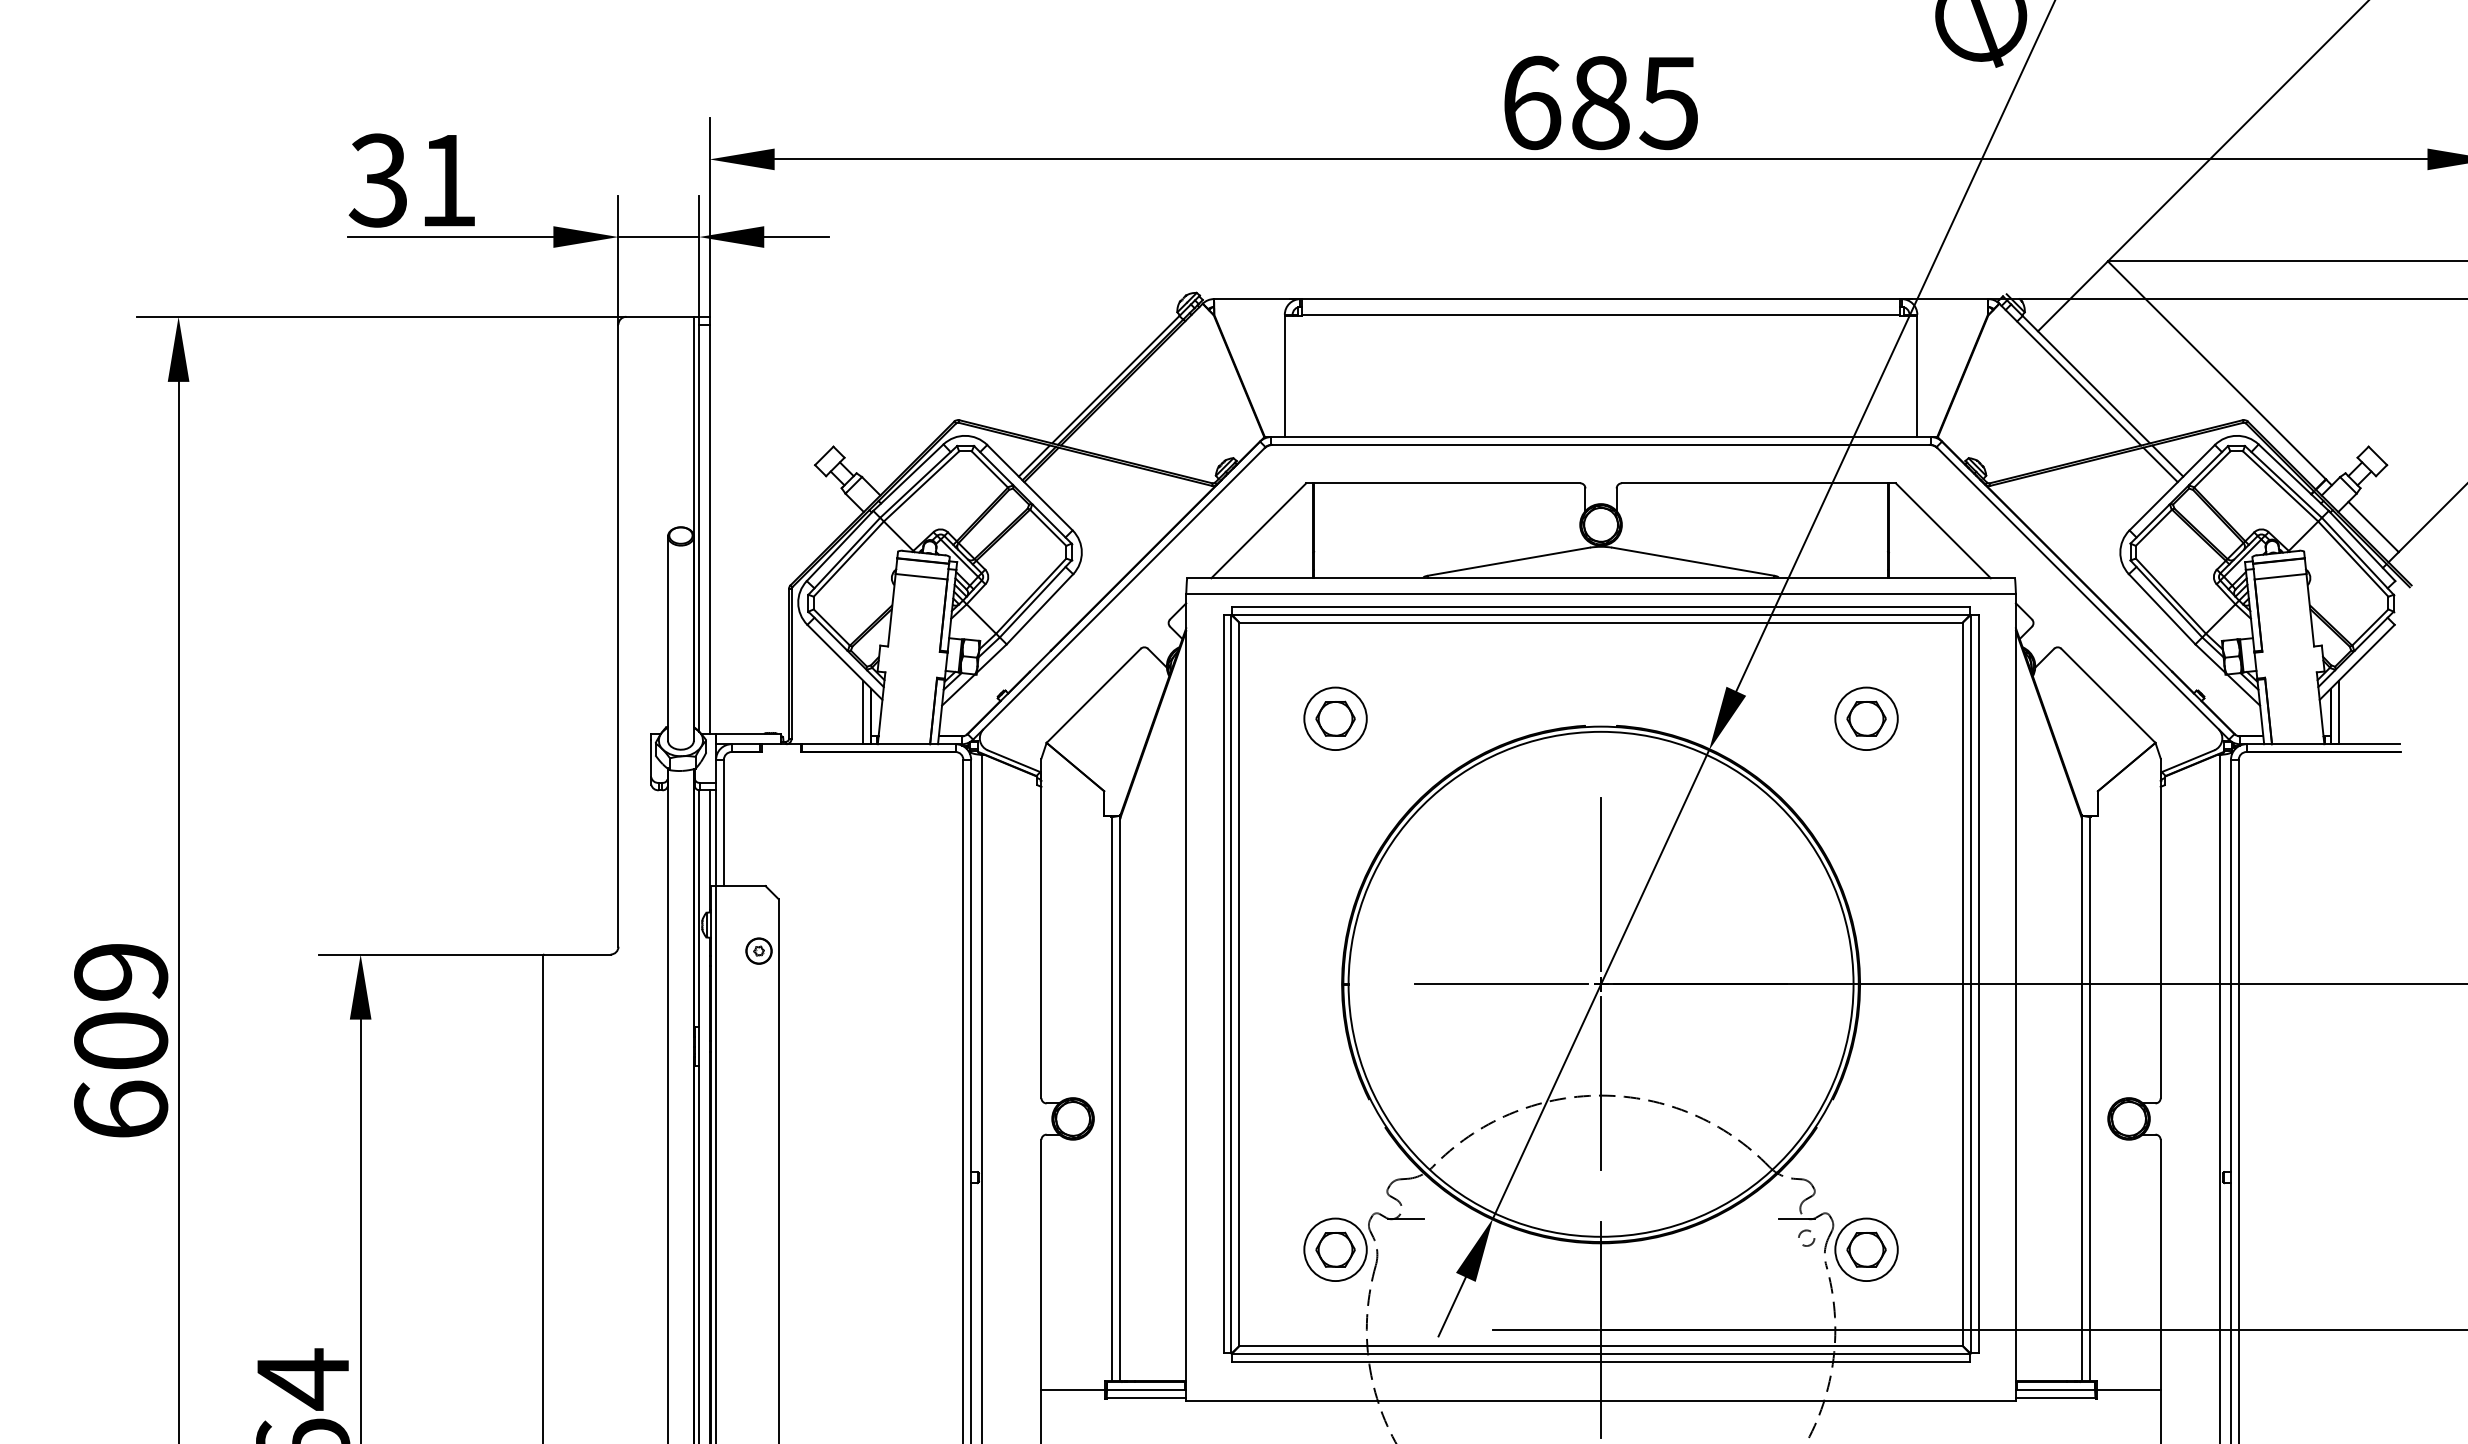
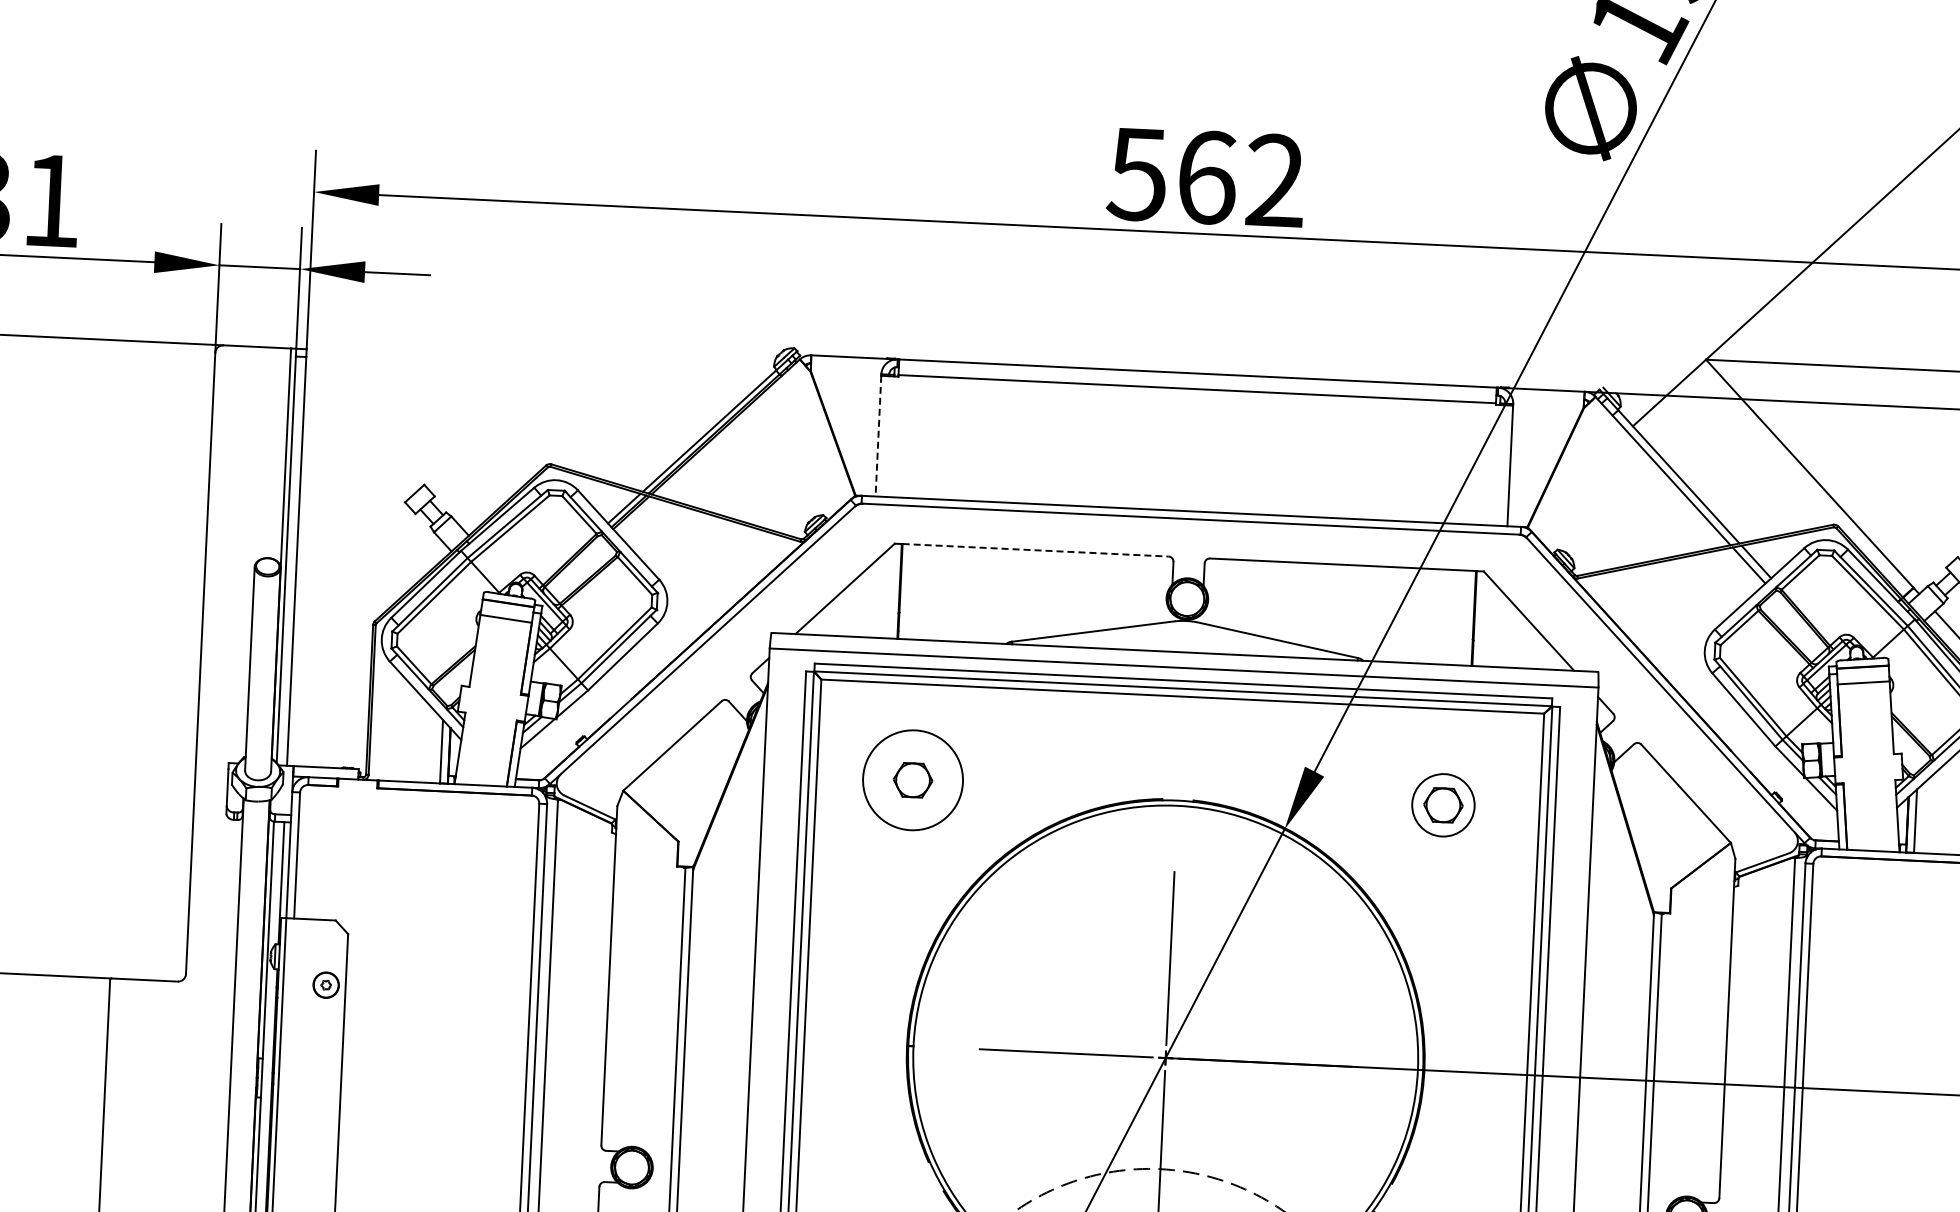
text: (1599, 102) -> (1205, 177), 685 -> 562
line: (1284, 377) -> (878, 436), solid -> dashed
line: (1447, 483) -> (1035, 550), solid -> dashed
circle: (1335, 718) -> (912, 779), size x1.6

